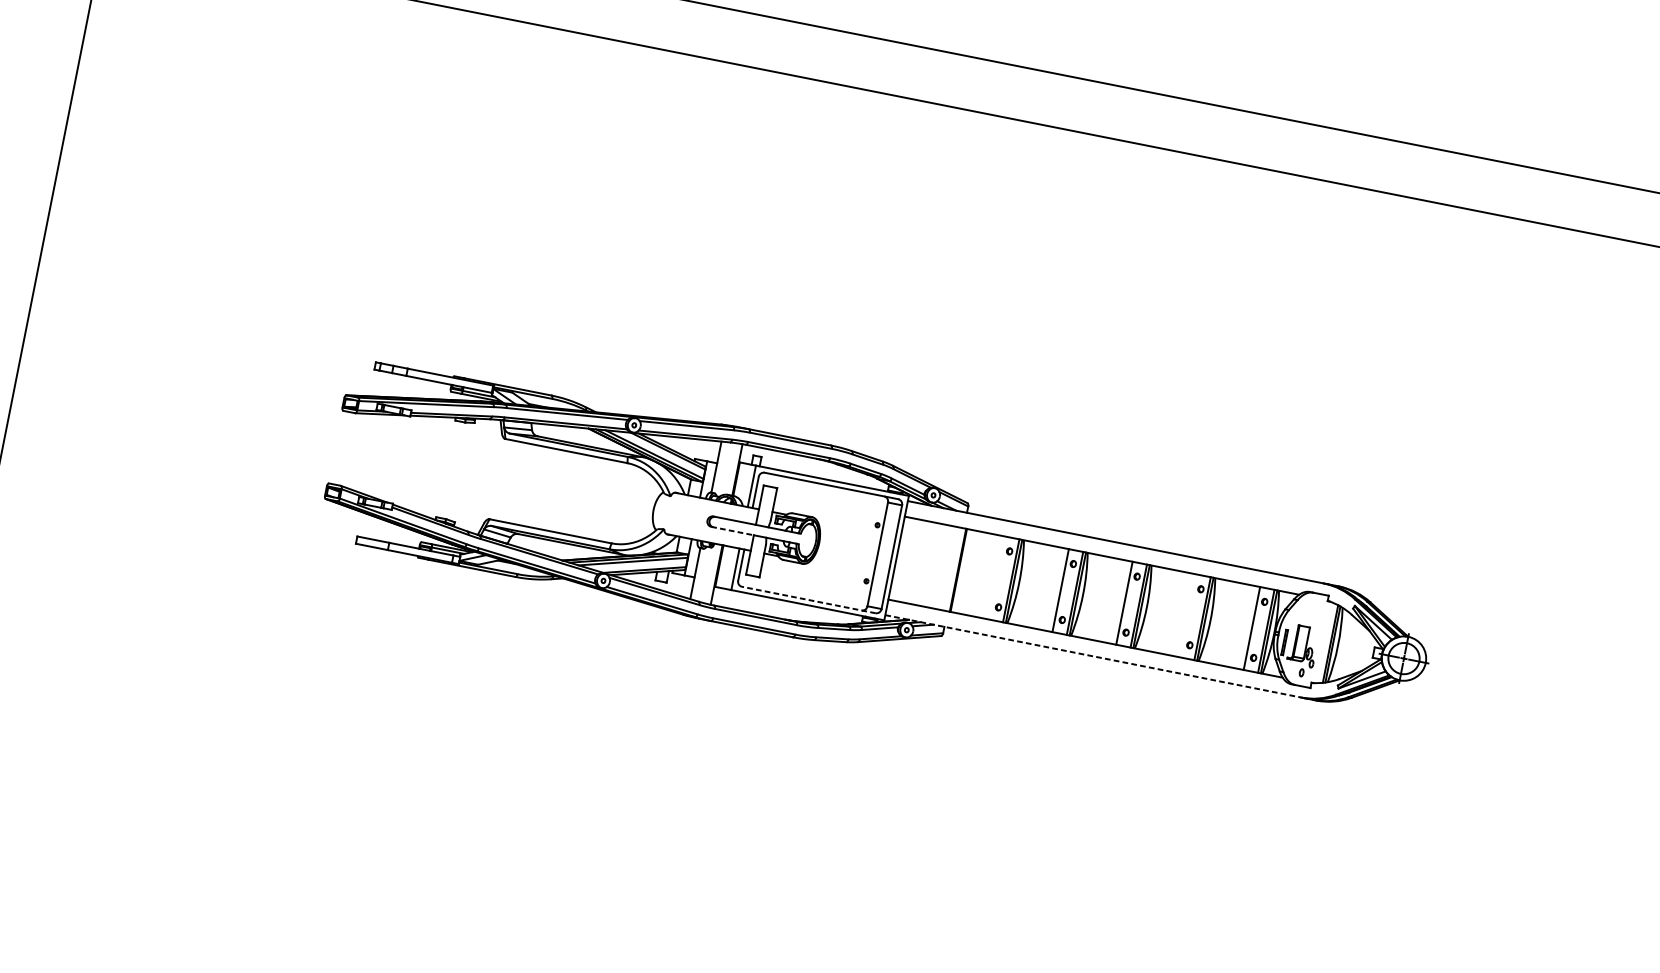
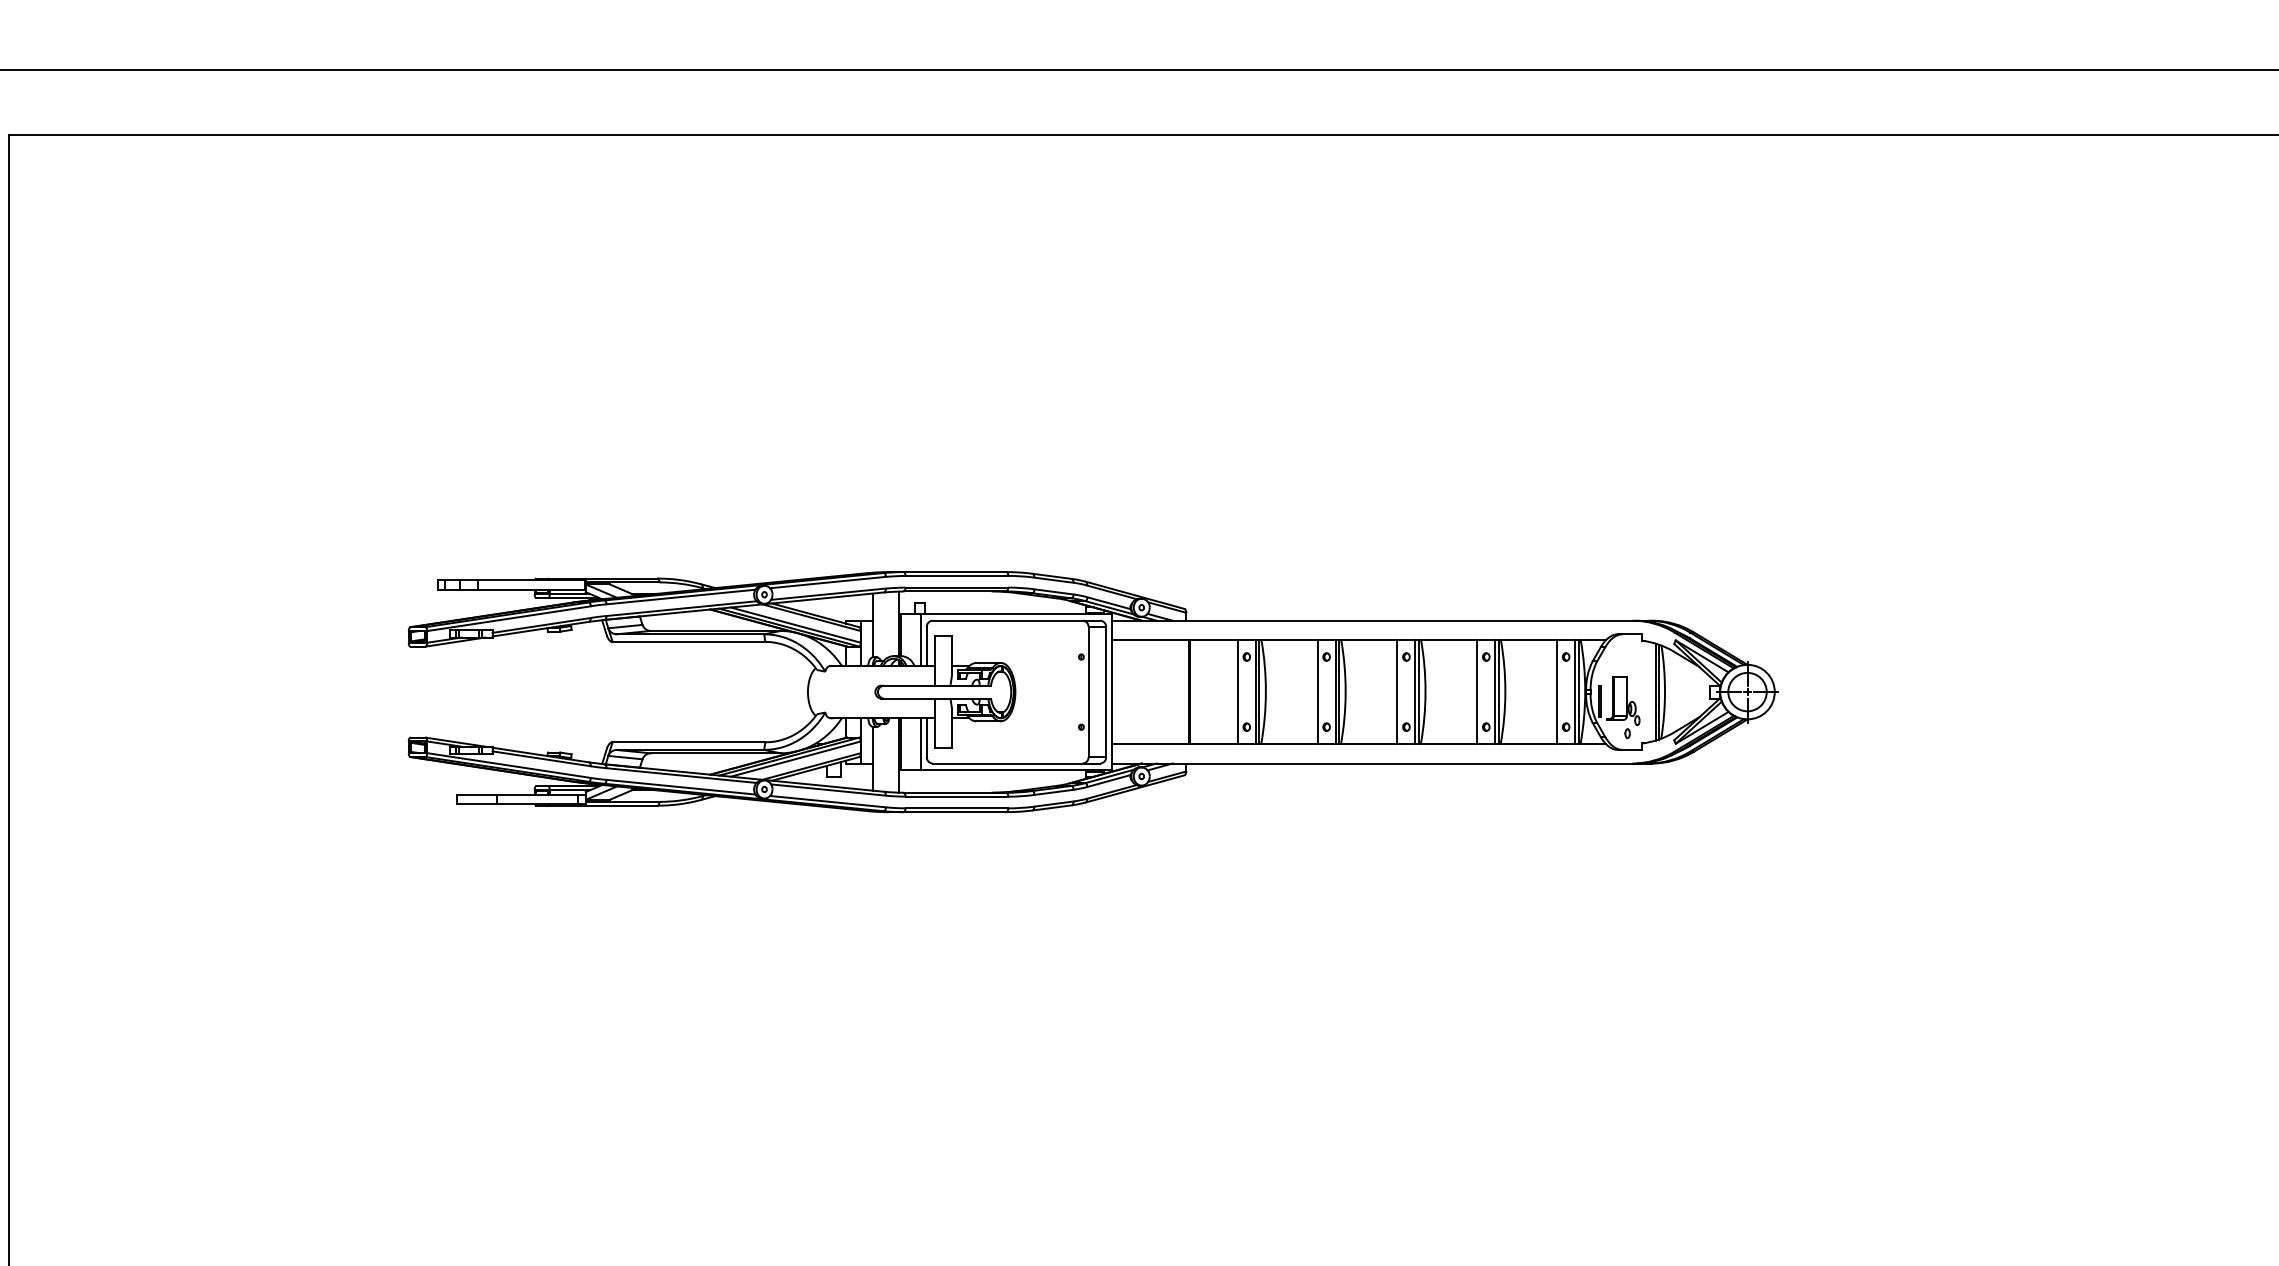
line: (732, 531) -> (908, 698), dashed -> solid
line: (996, 578) -> (1237, 692), added
line: (808, 600) -> (1016, 763), dashed -> solid
line: (1188, 616) -> (1477, 692), added
line: (1093, 656) -> (1373, 763), dashed -> solid

